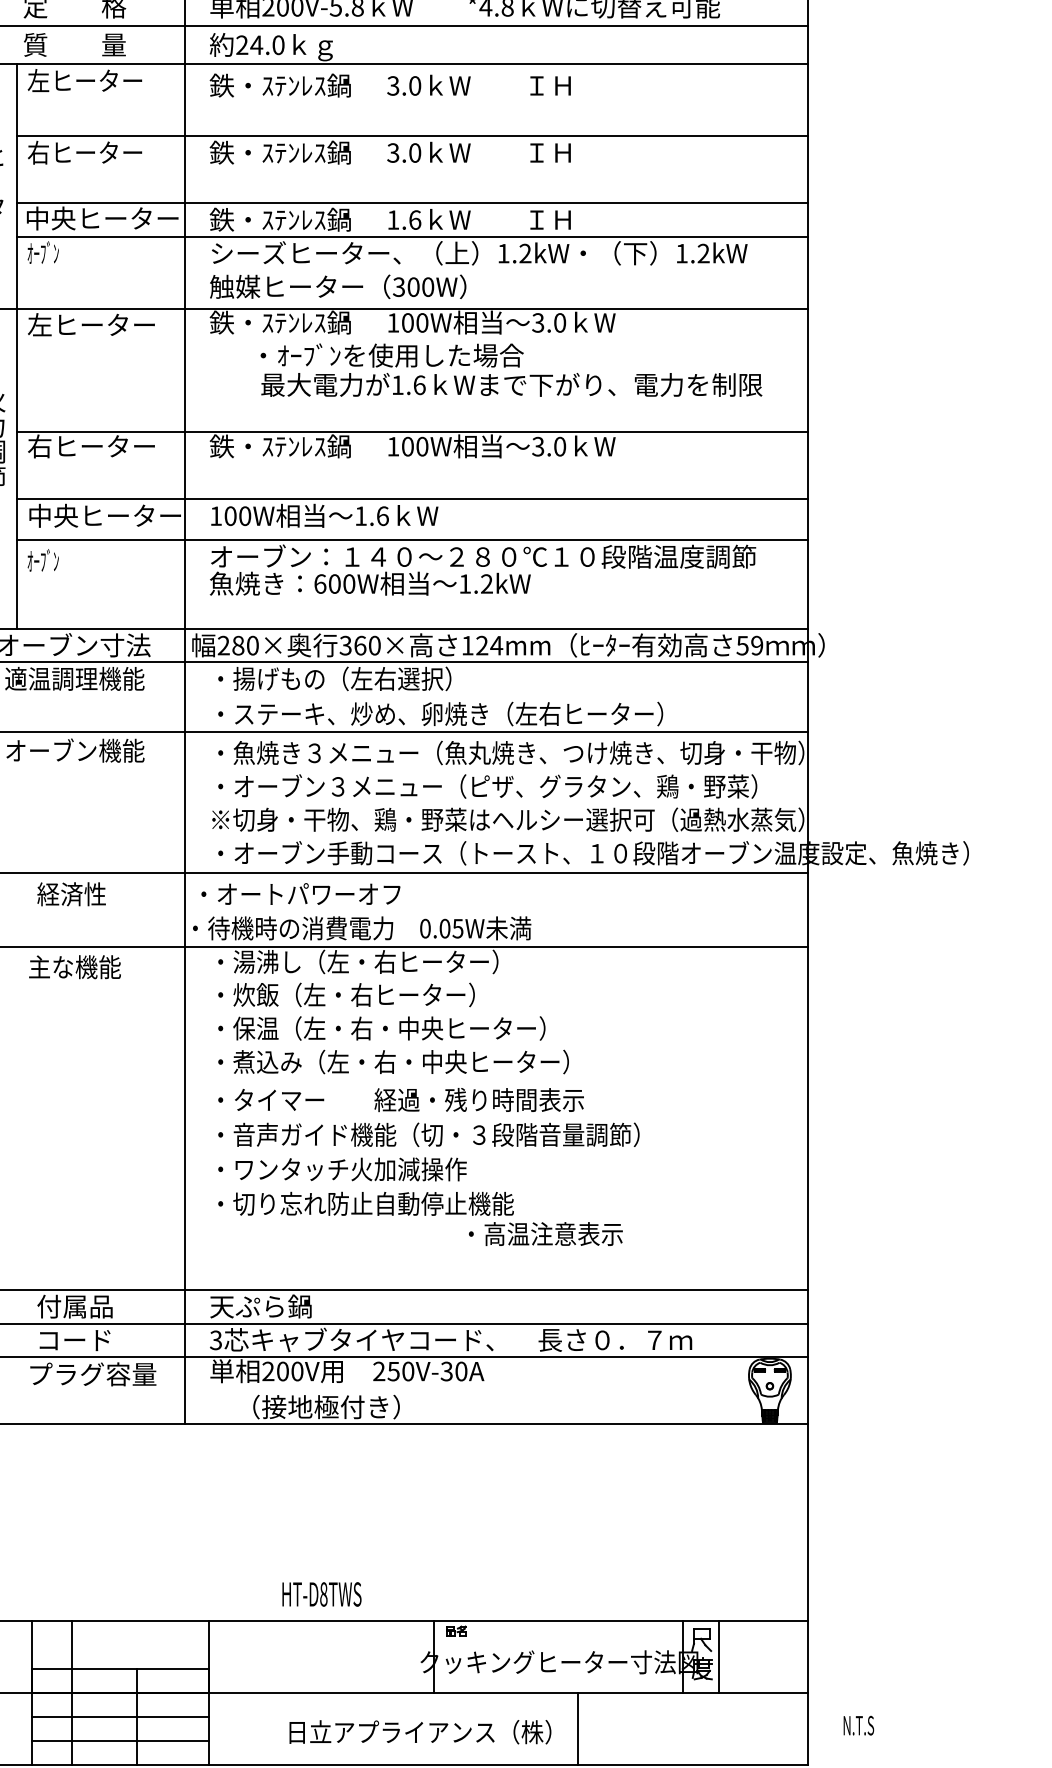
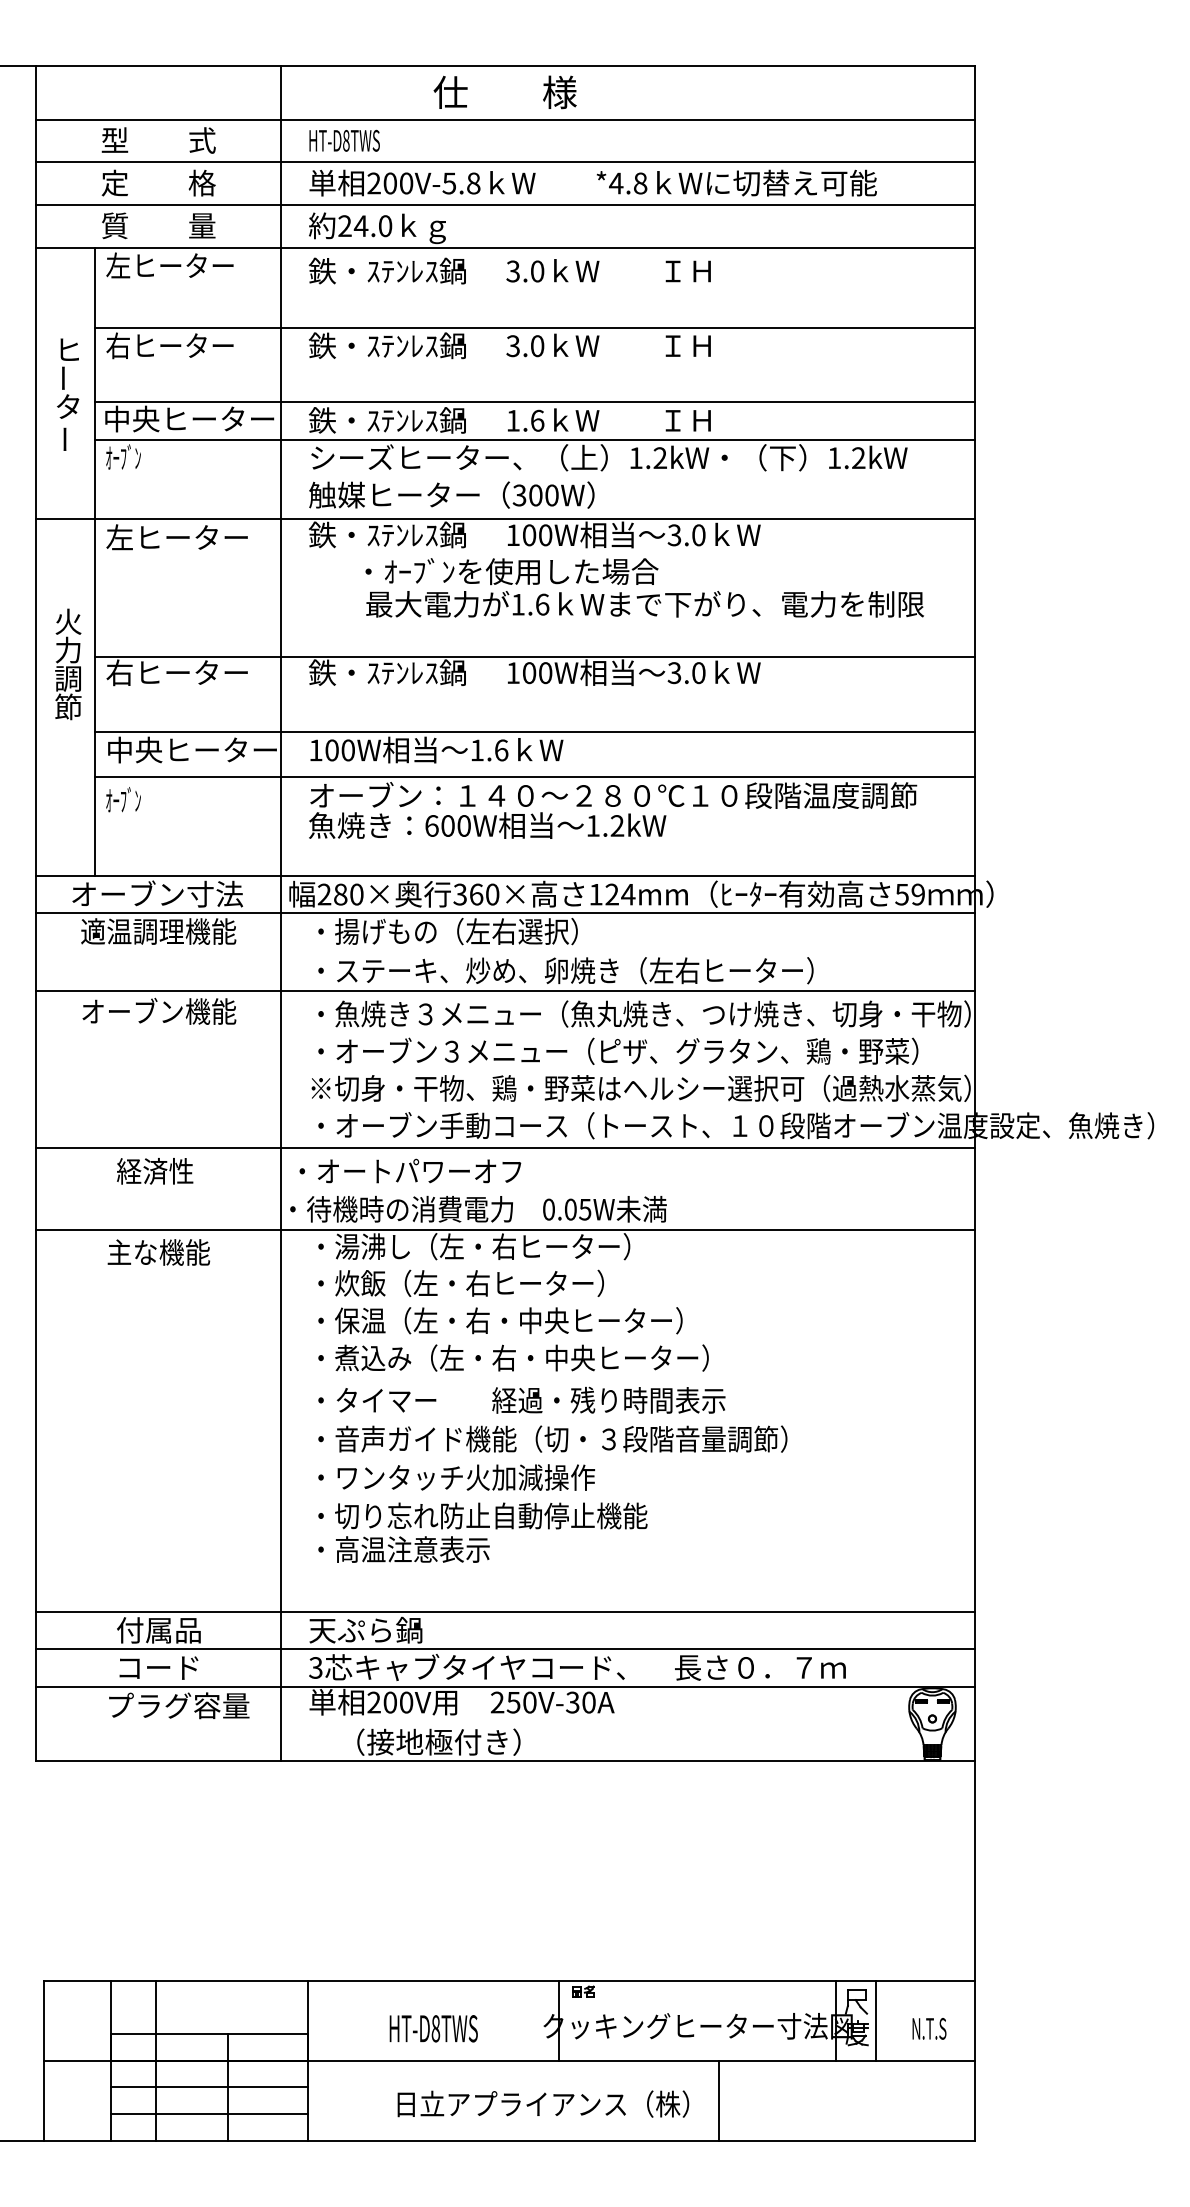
text: (545, 1233) -> (403, 1549), moved
text: (321, 1594) -> (433, 2028), moved
text: (858, 1725) -> (929, 2028), moved

